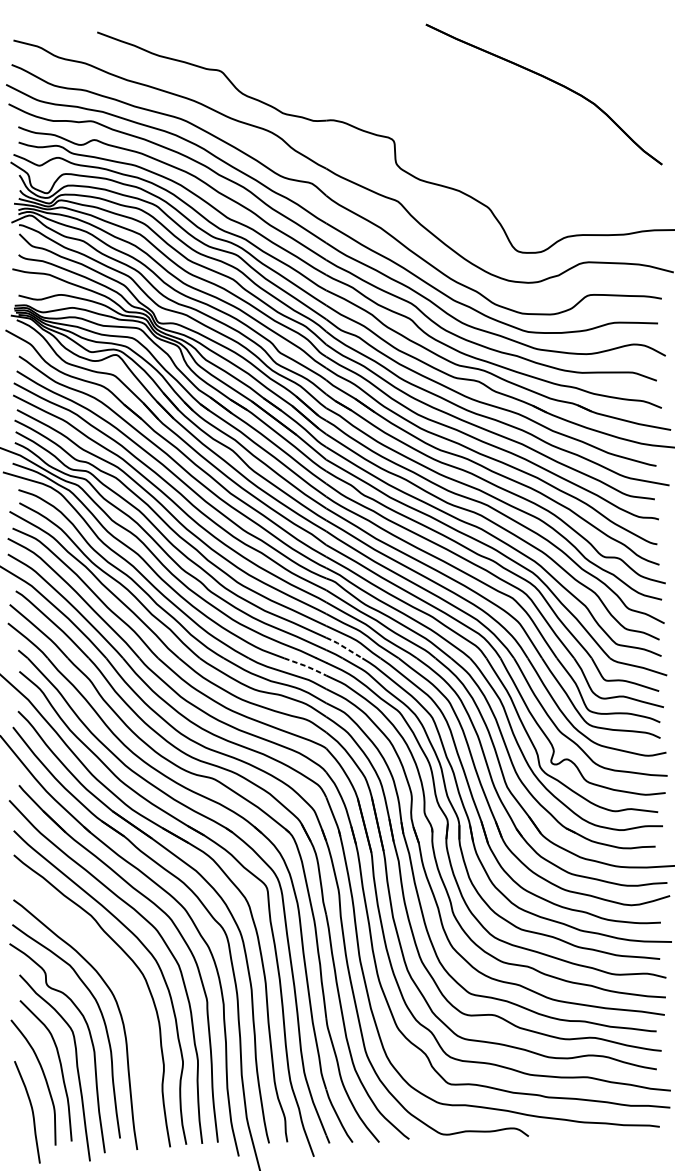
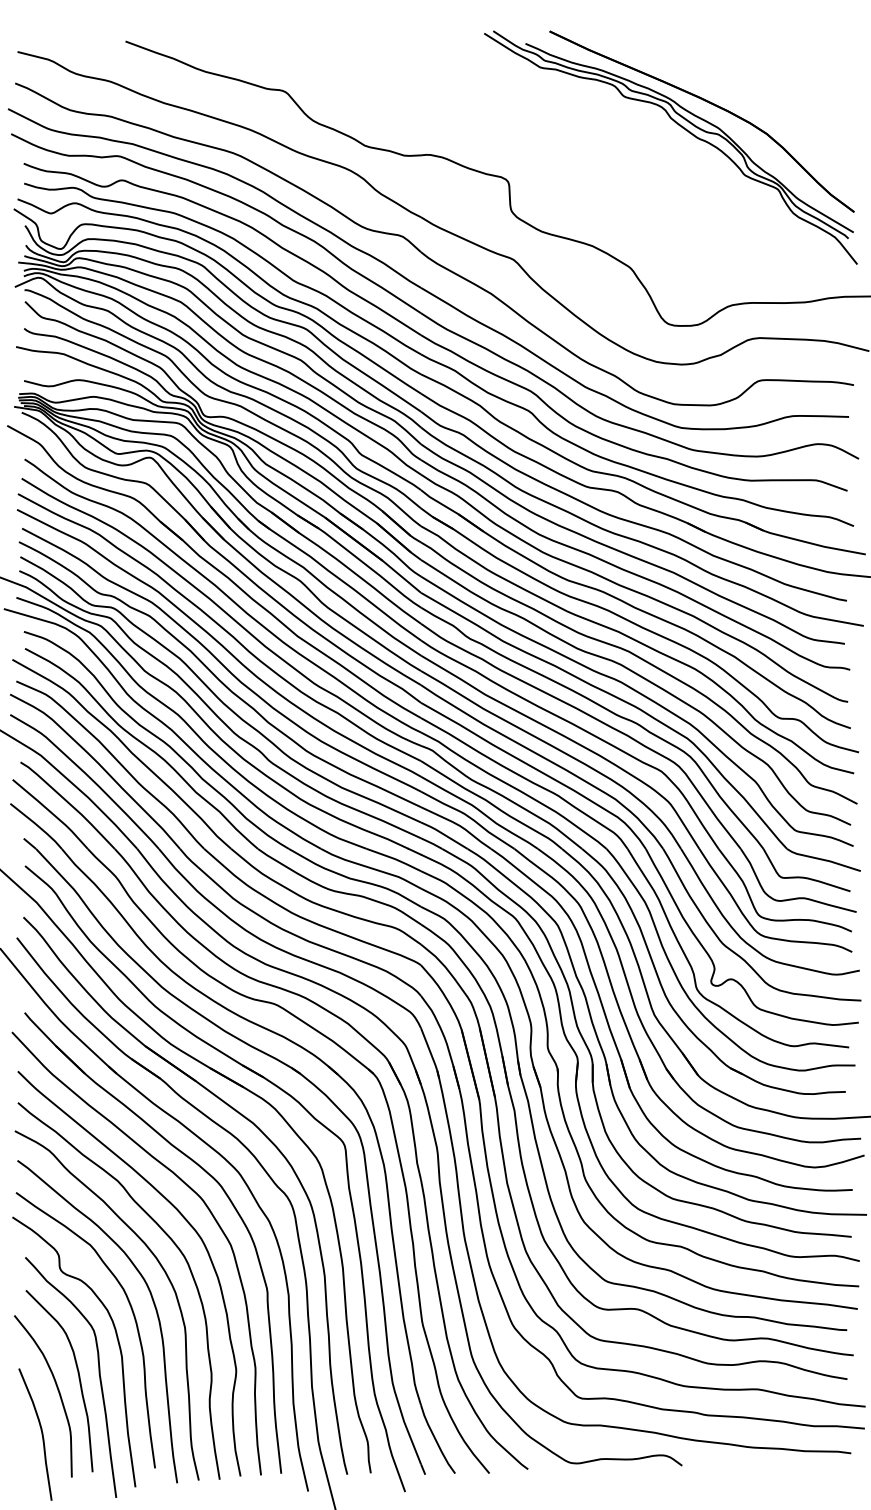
part: (528, 99) -> (682, 128), added
line: (344, 647) -> (444, 834), dashed -> solid
line: (306, 666) -> (395, 859), dashed -> solid
curve: (126, 985) -> (163, 1271), added

